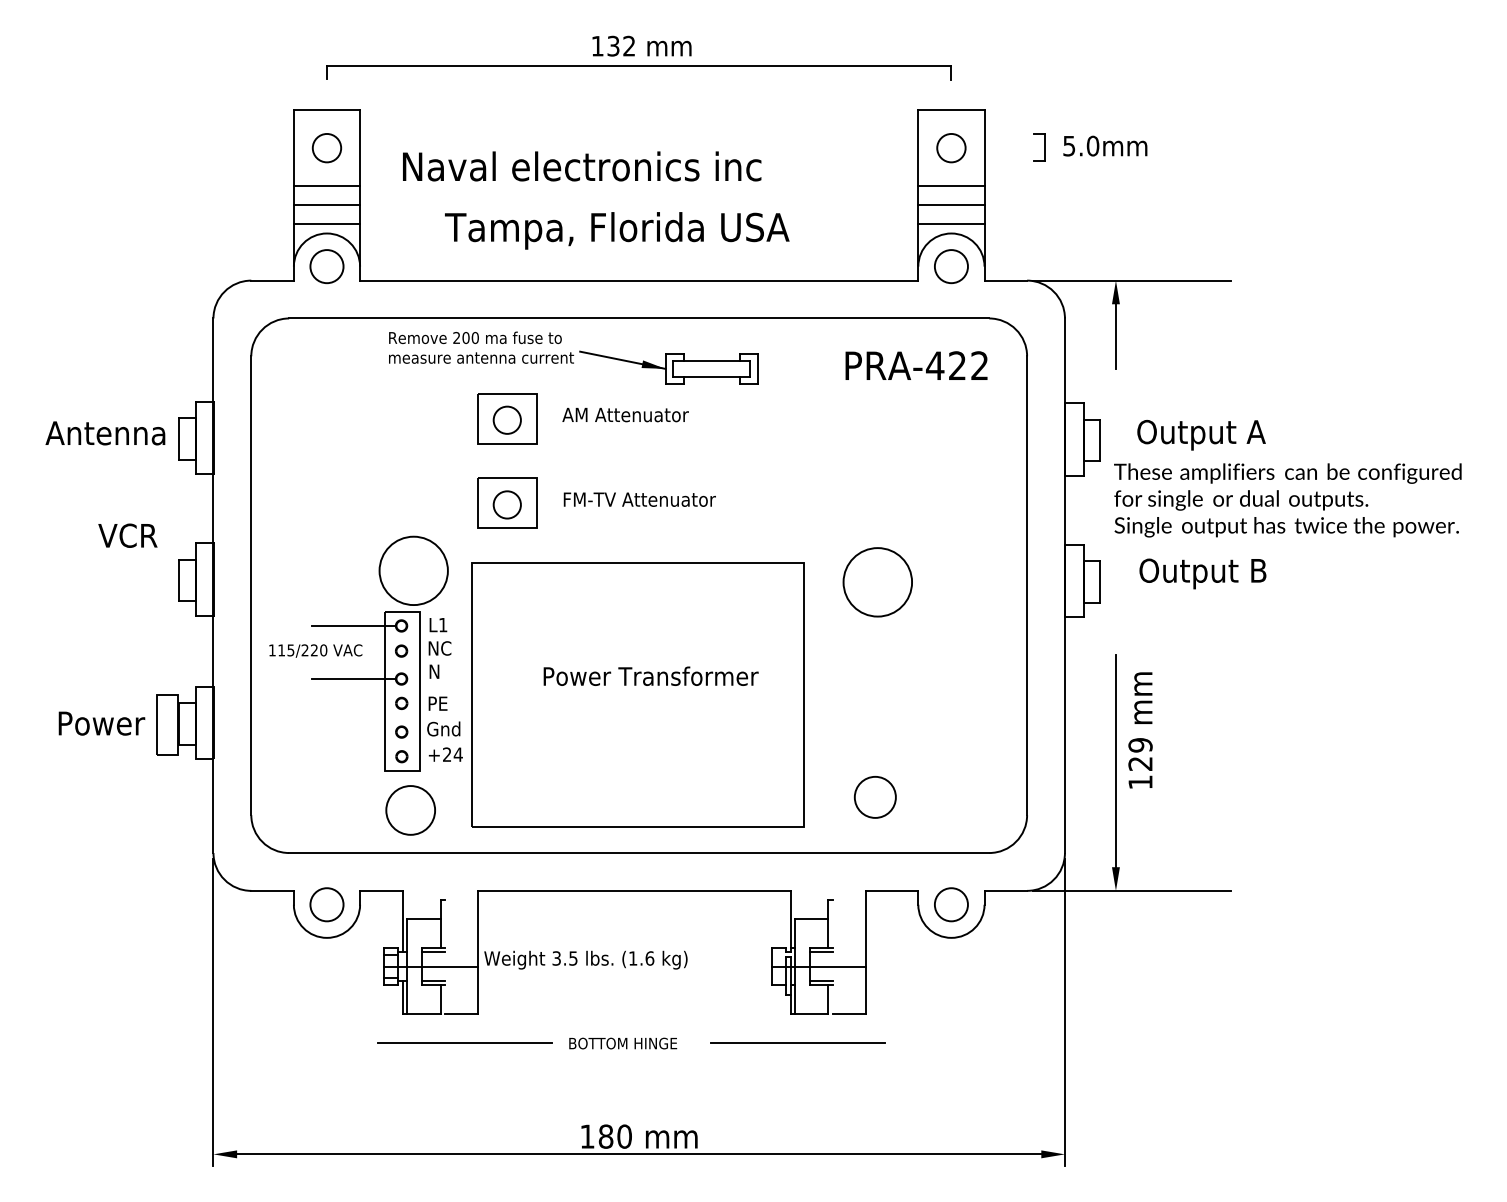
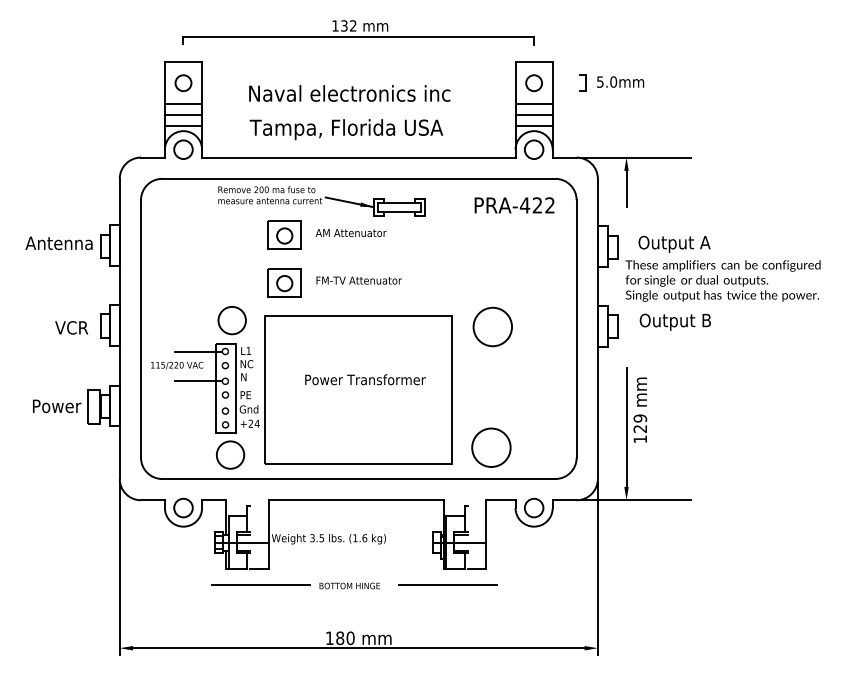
text: (581, 166) -> (349, 93), moved
text: (127, 535) -> (71, 327), moved
circle: (412, 570) -> (231, 320), size x0.71
circle: (875, 796) -> (491, 447), size x1.67

